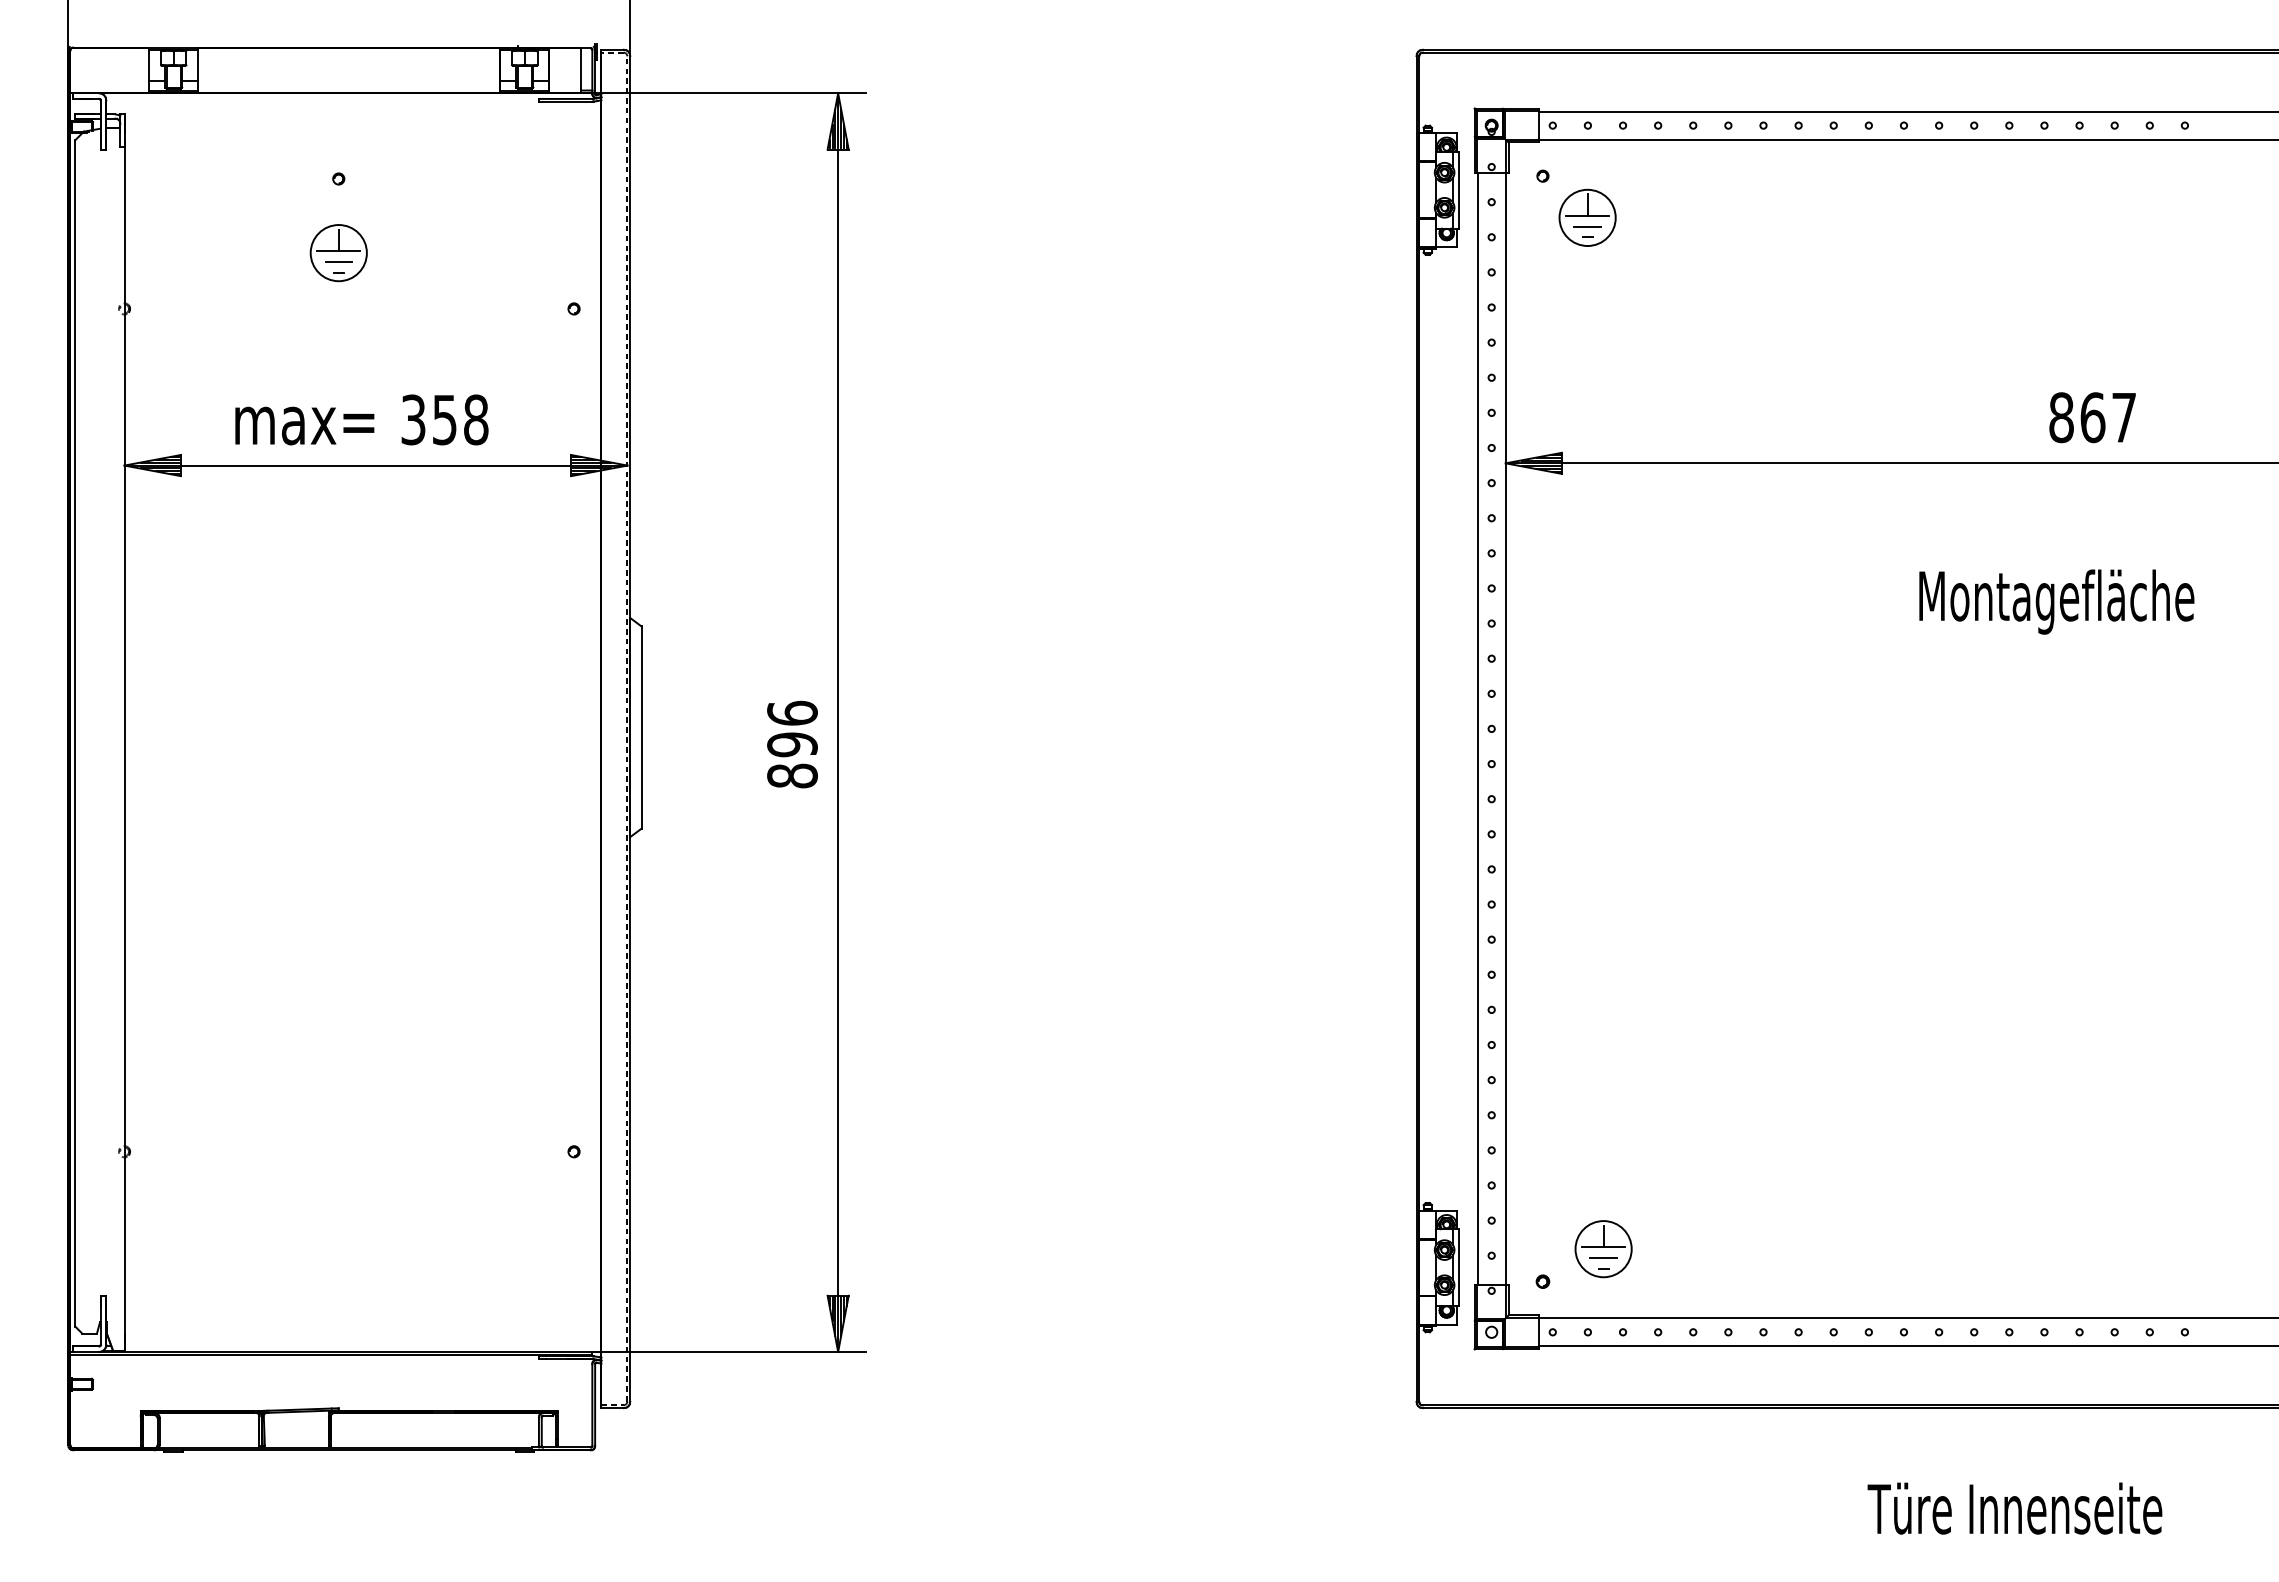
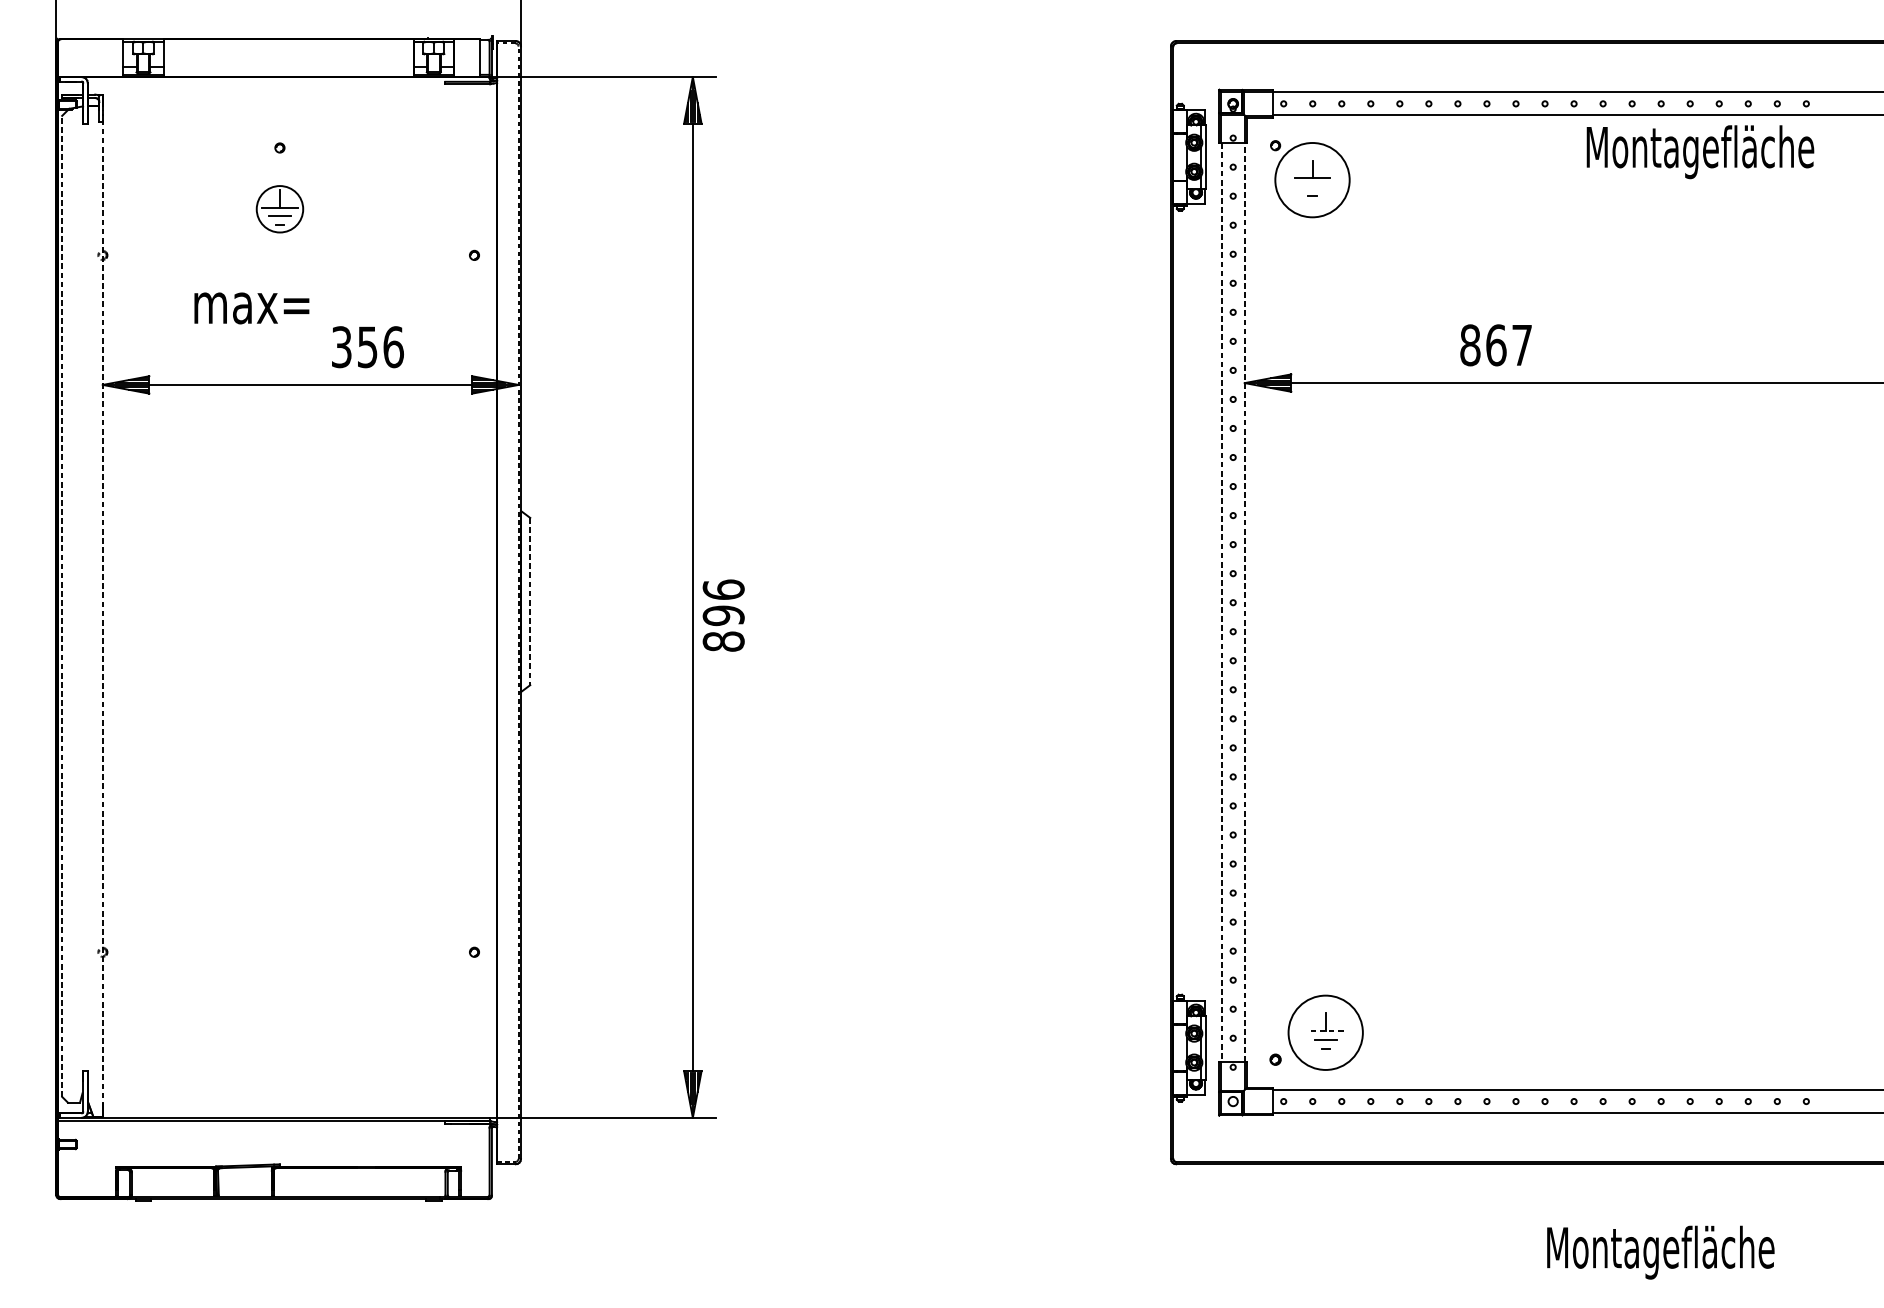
circle: (1587, 217) -> (1312, 179), size x1.6
line: (1587, 226) -> (1312, 187), removed
text: (2092, 417) -> (1495, 345), moved
text: (476, 419) -> (393, 346), 358 -> 356
text: (304, 425) -> (251, 307), moved
text: (2056, 601) -> (1700, 151), moved
line: (641, 728) -> (530, 602), solid -> dashed
line: (1477, 728) -> (1221, 602), solid -> dashed
line: (1505, 728) -> (1244, 602), solid -> dashed
line: (75, 732) -> (62, 605), solid -> dashed
line: (124, 739) -> (102, 611), solid -> dashed
text: (792, 744) -> (723, 615), moved
line: (1603, 1247) -> (1325, 1031), solid -> dashed
circle: (1603, 1249) -> (1325, 1033), size x1.6
text: (2014, 1514) -> (1665, 1252), Türe Innenseite -> Montagefläche

